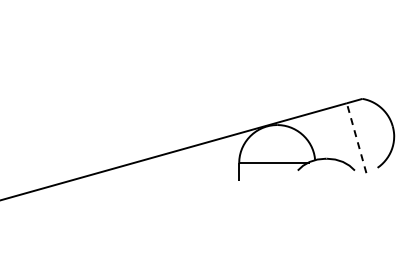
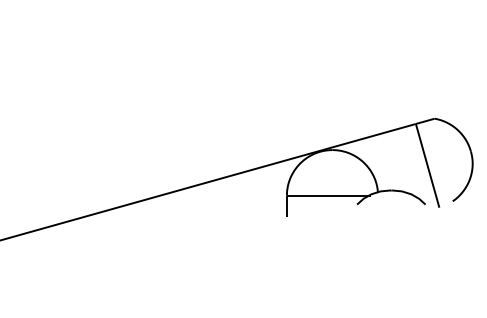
line: (356, 137) -> (427, 164), dashed -> solid

